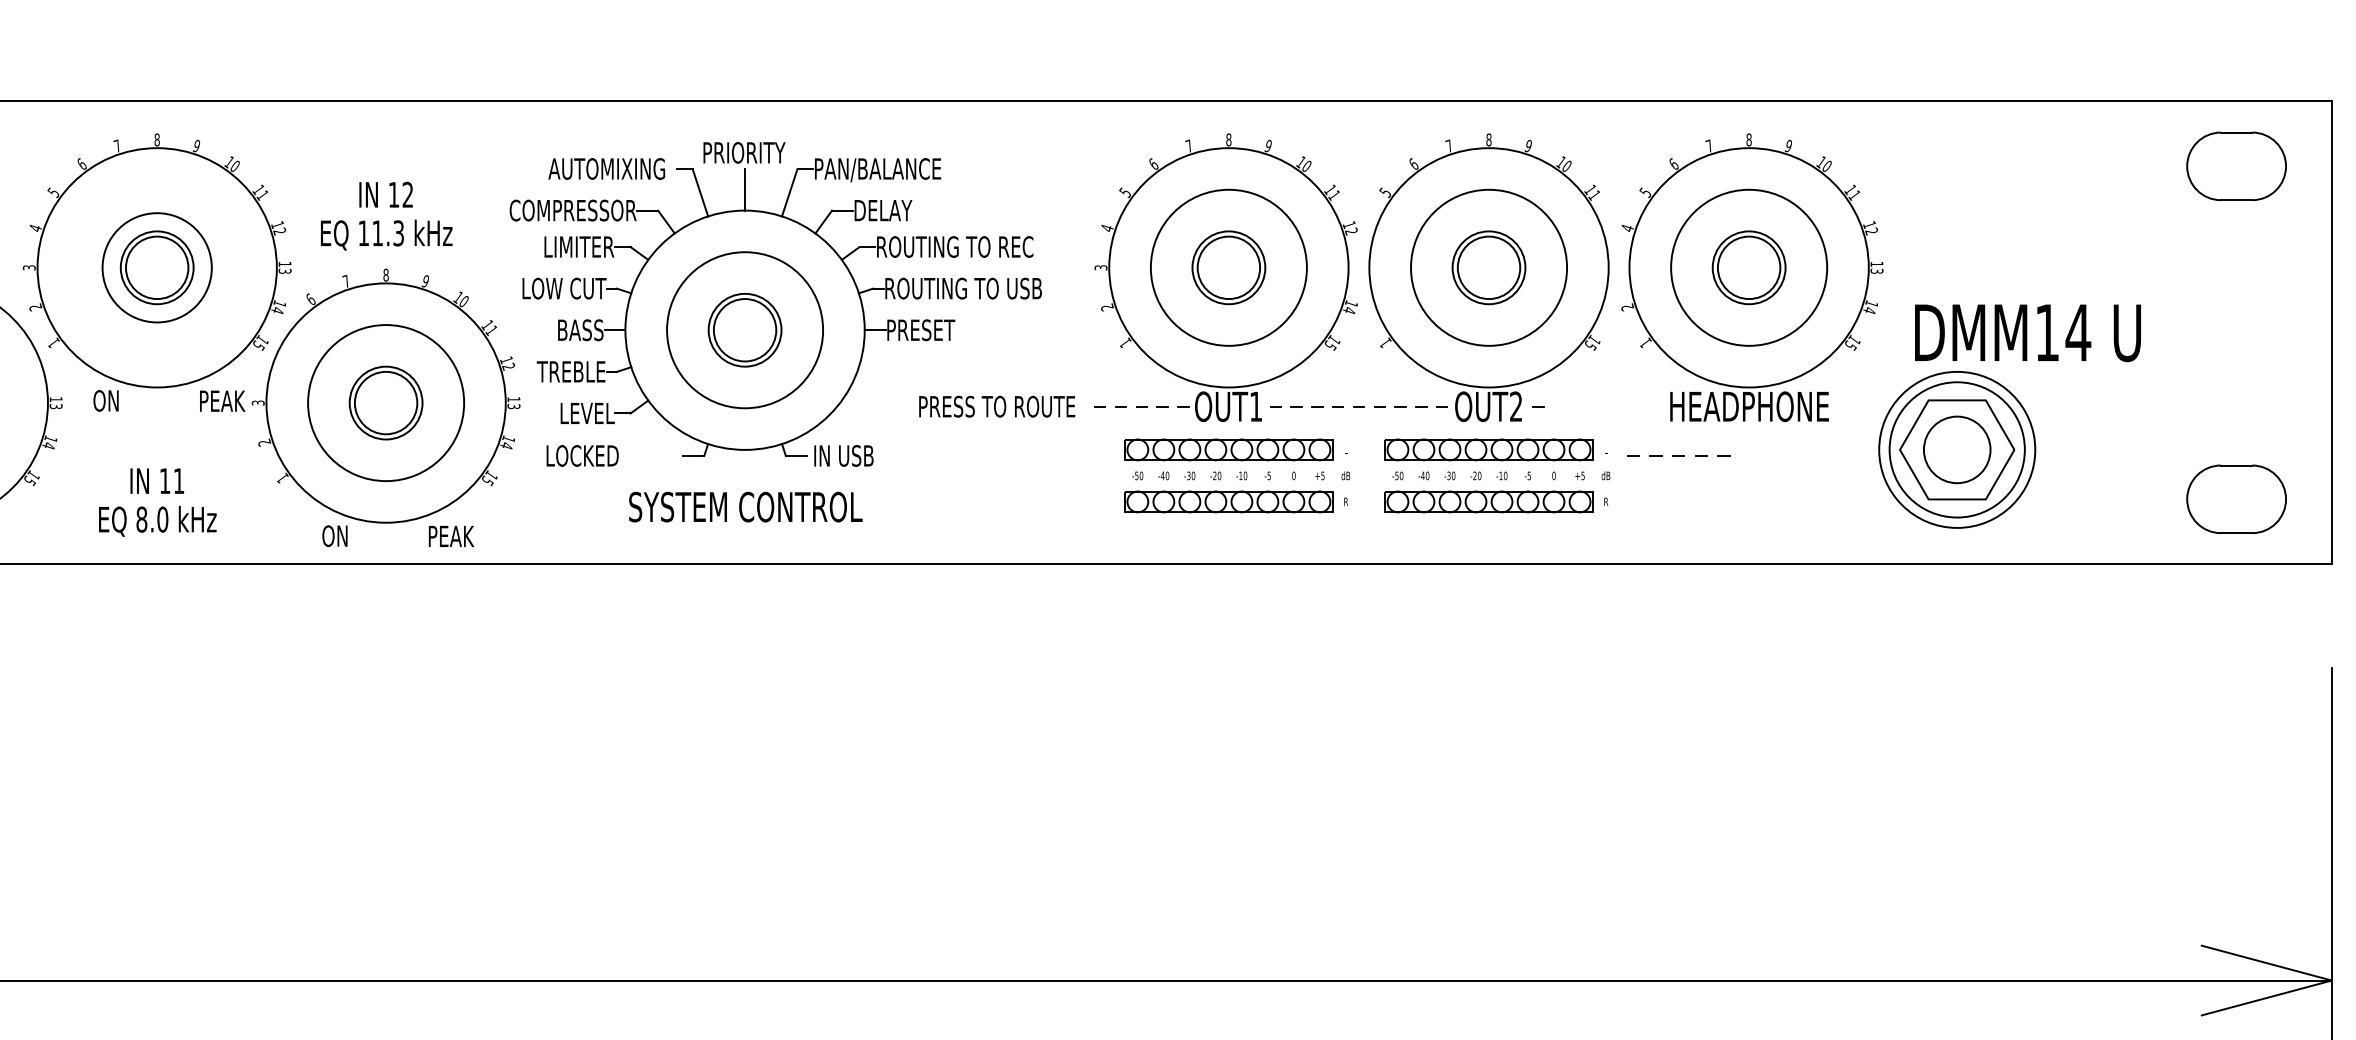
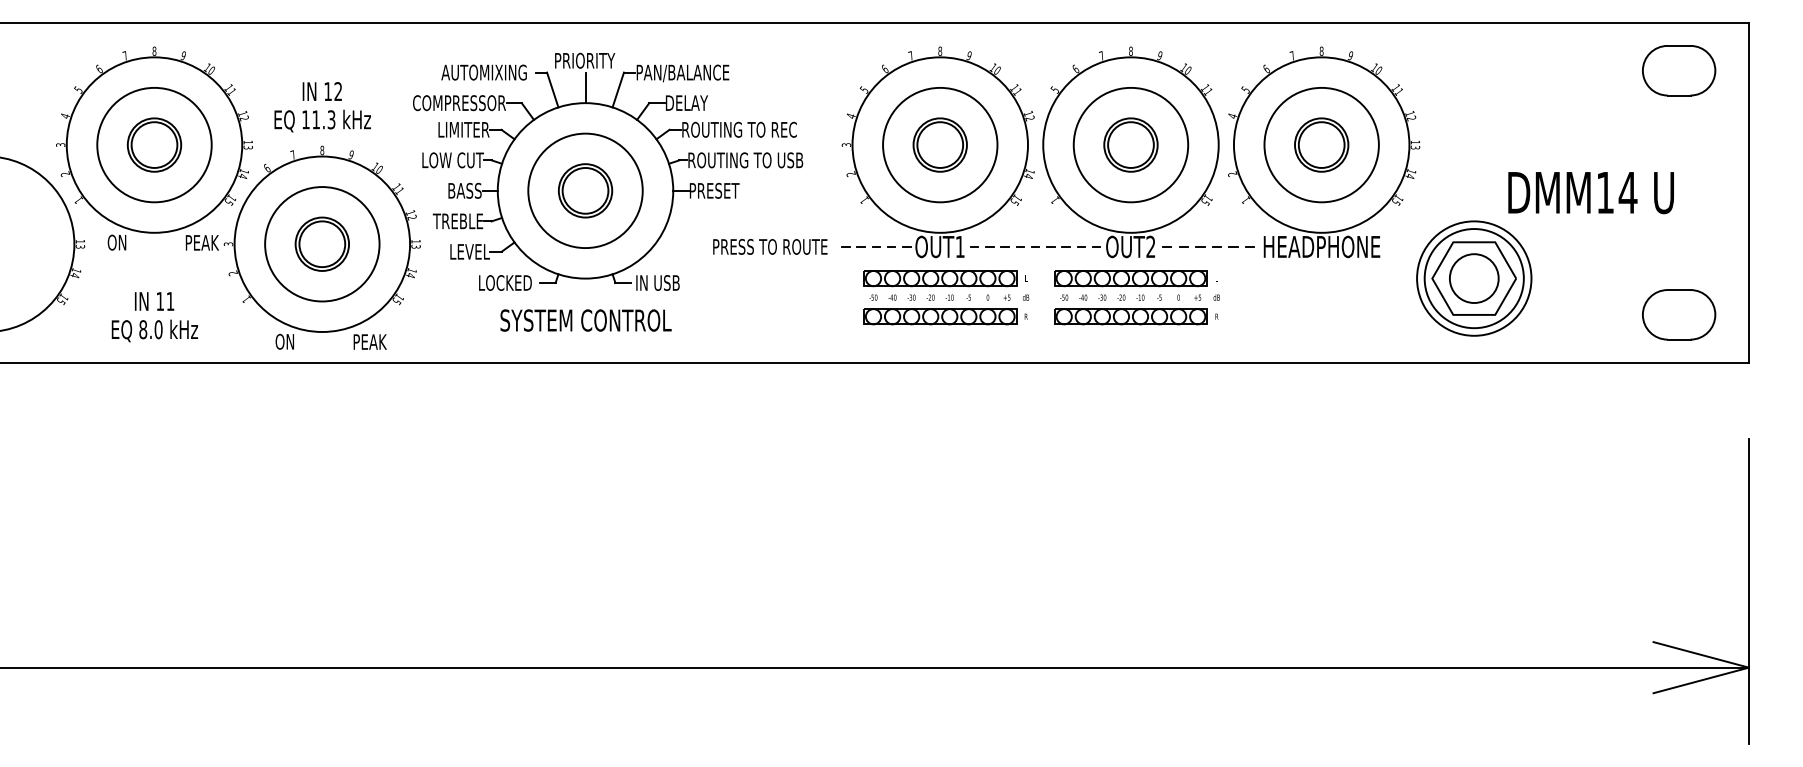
circle: (157, 267) -> (154, 144), size x1.43
text: (2027, 333) -> (1590, 193), moved
text: (582, 455) -> (505, 282), moved
line: (1677, 455) -> (1216, 246), moved

